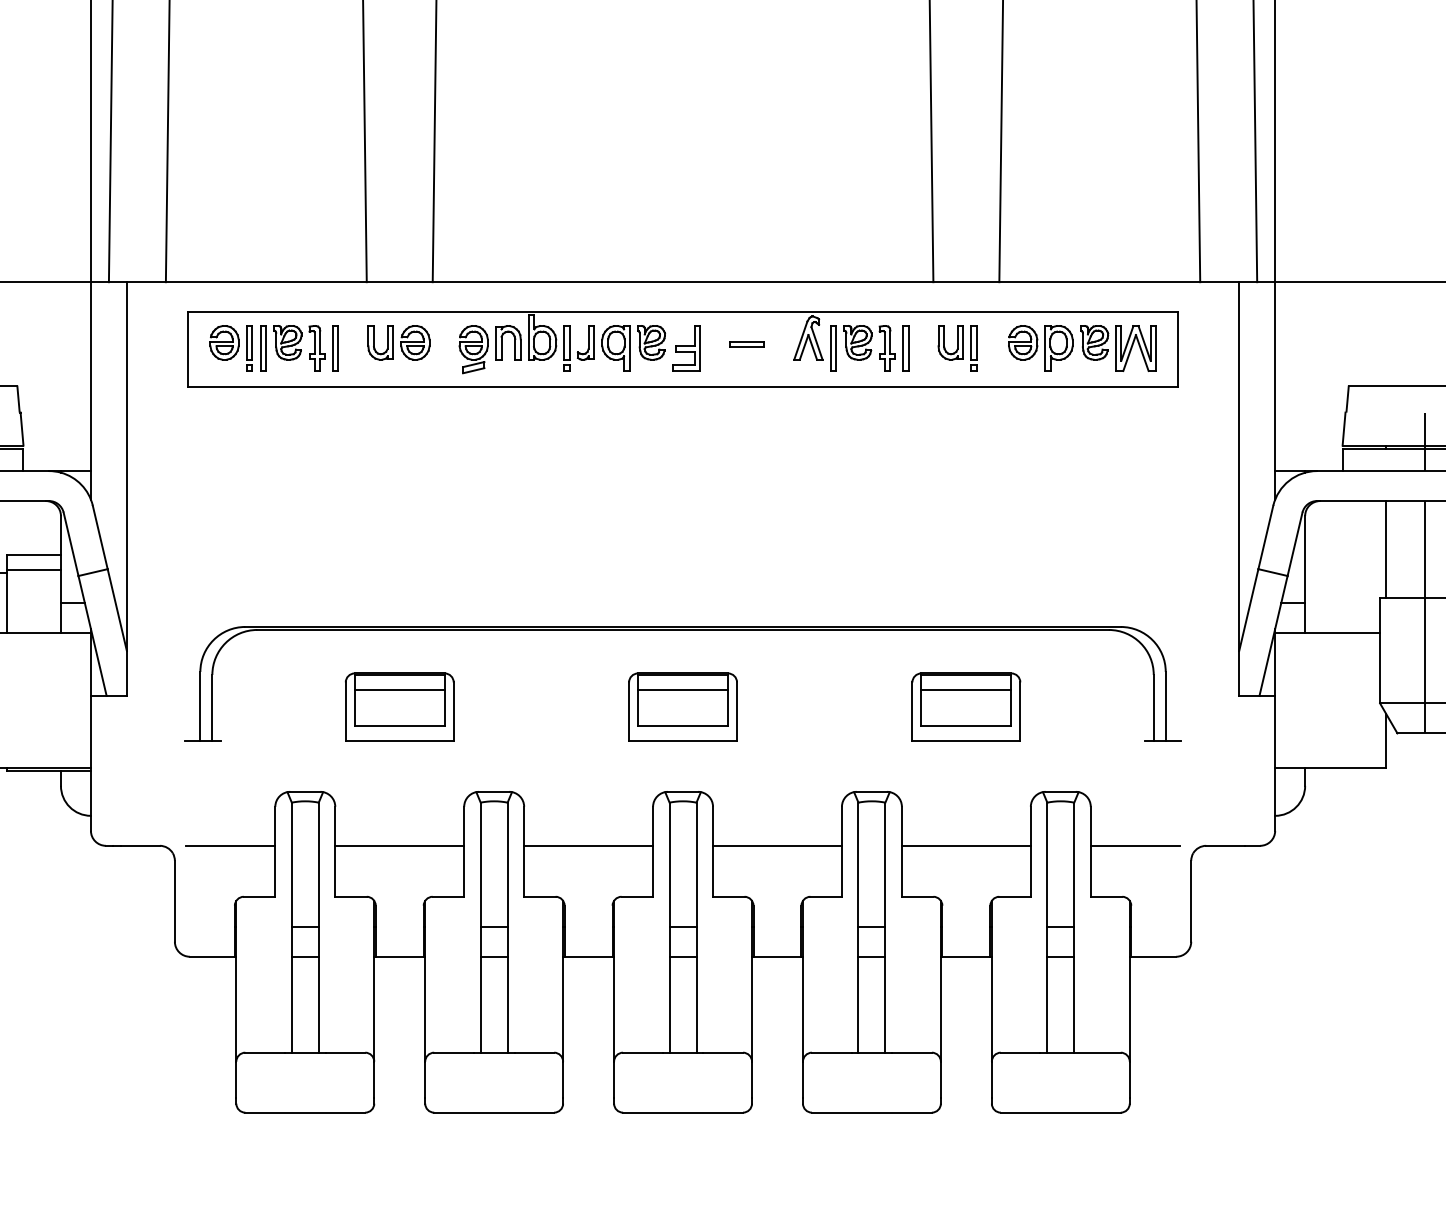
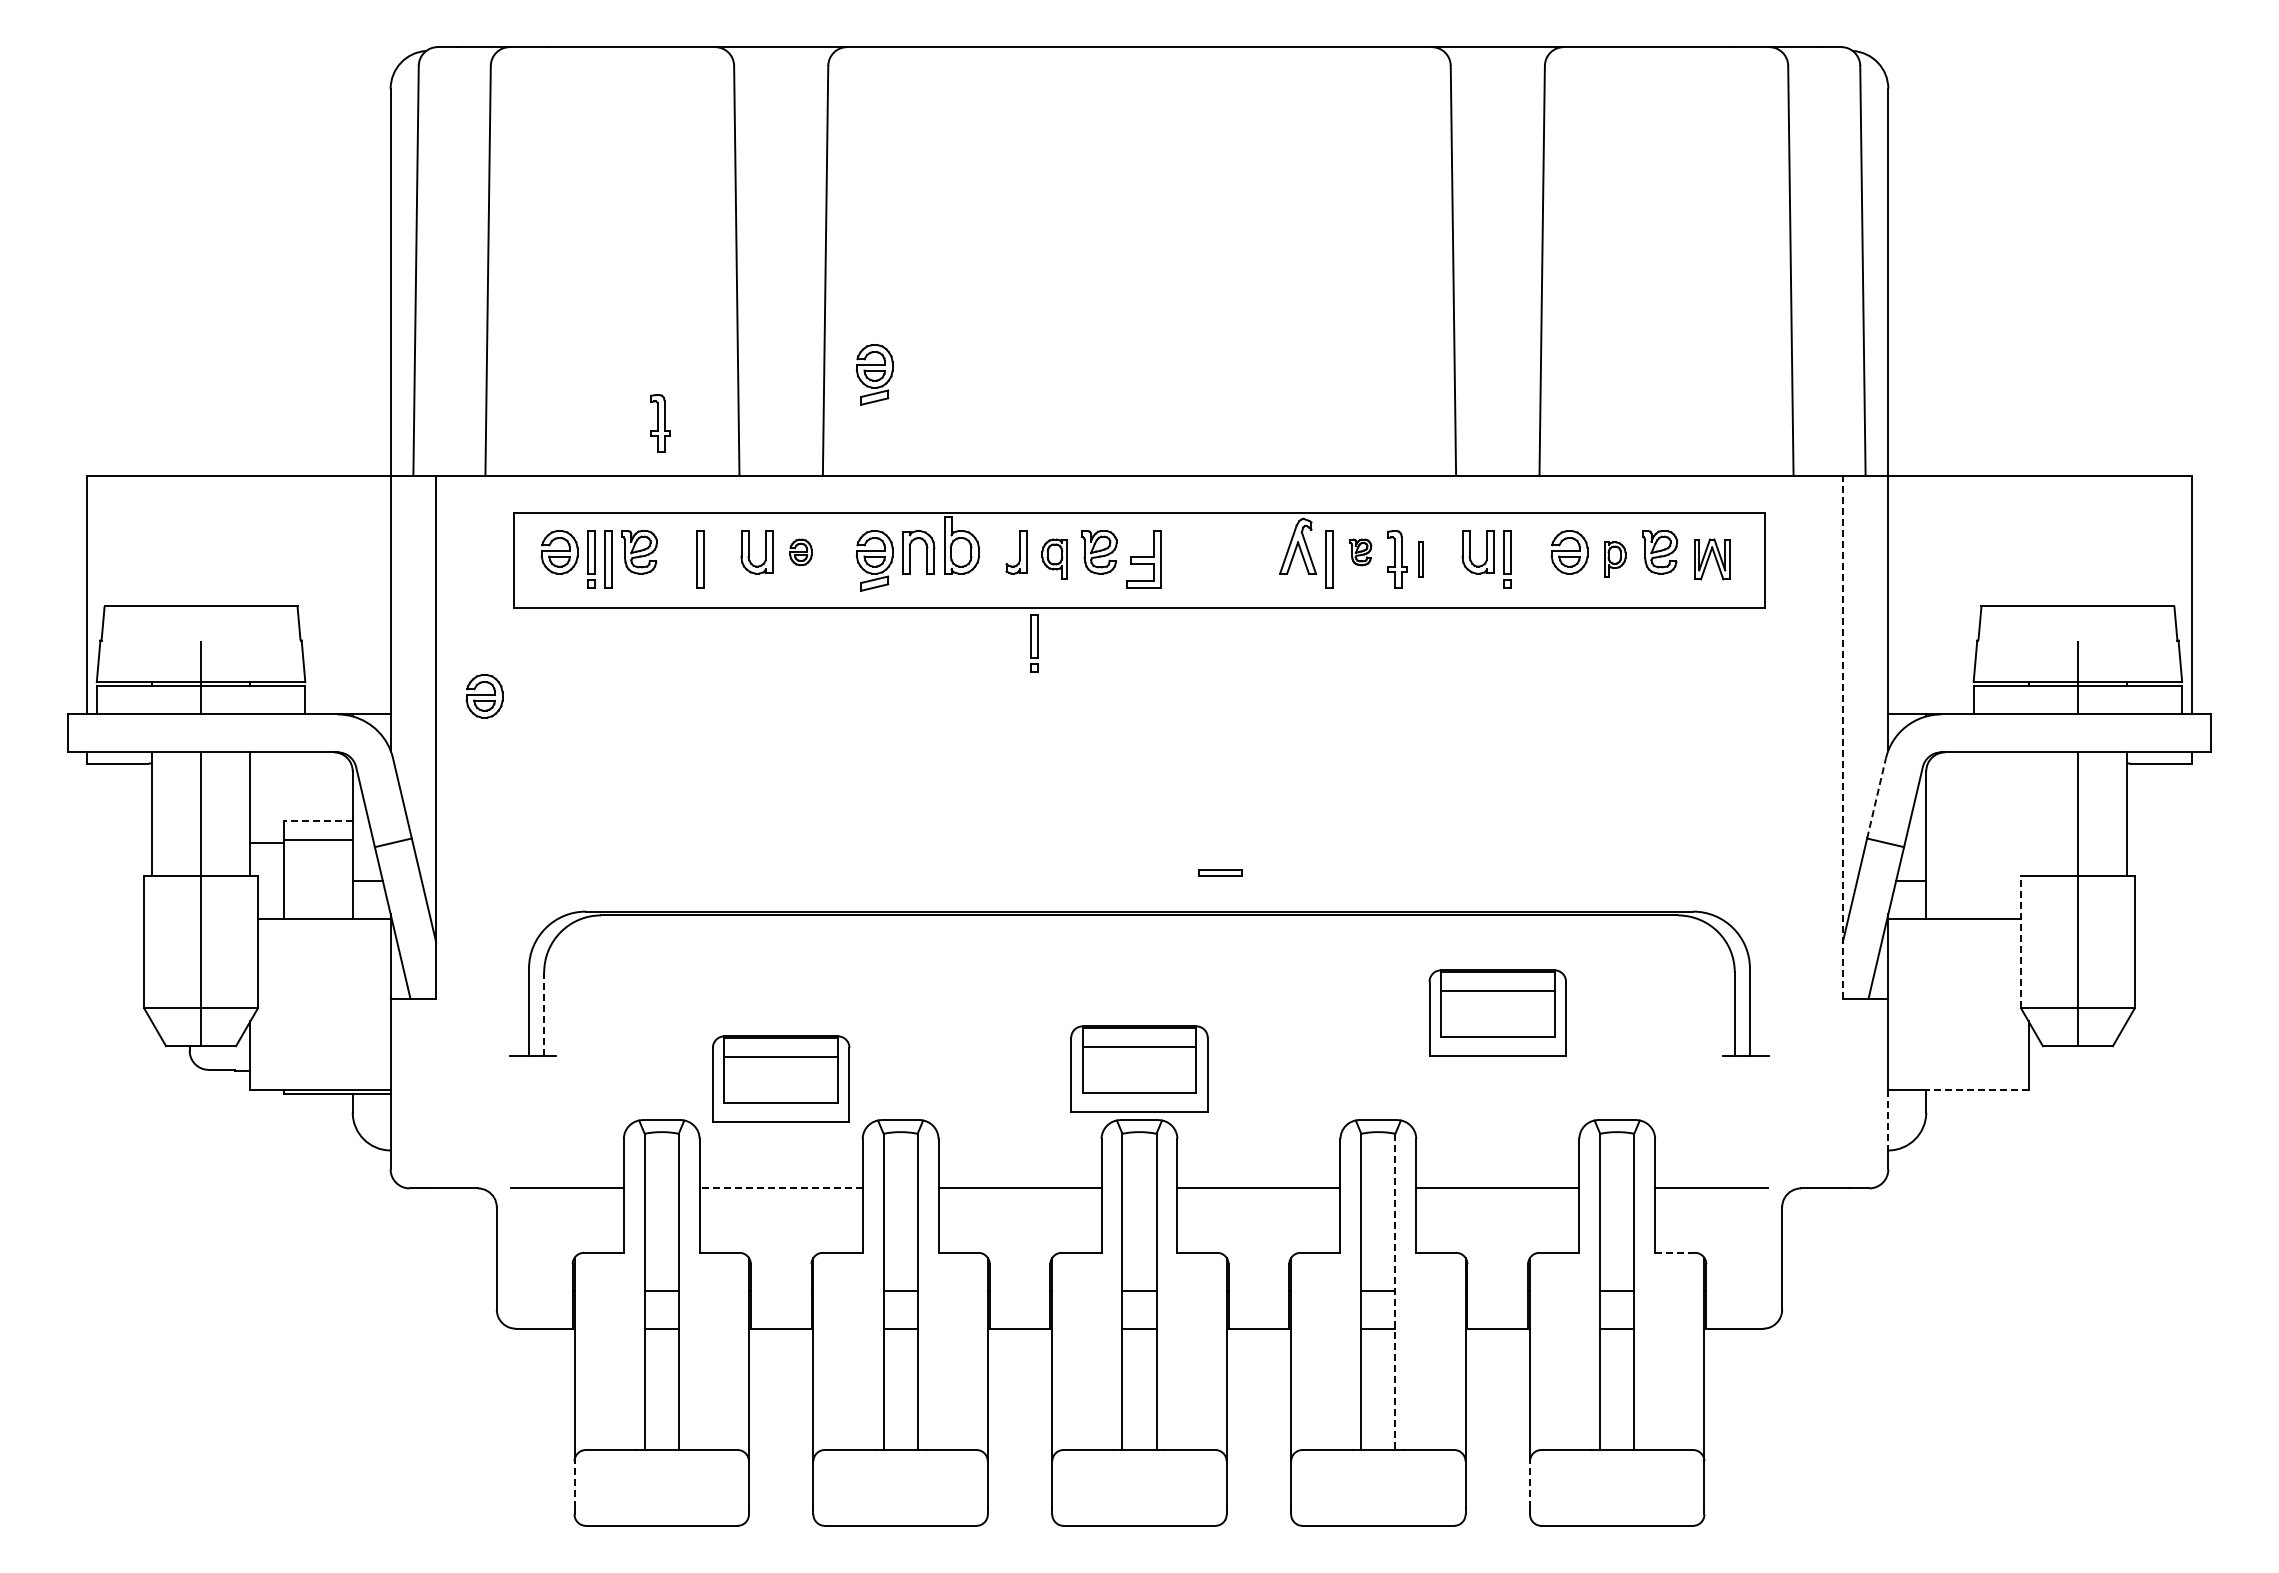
part: (473, 202) -> (874, 374), added
part: (415, 343) -> (800, 552), size x0.6
part: (857, 343) -> (1360, 552), size x0.6
part: (747, 344) -> (1220, 872), moved
part: (316, 348) -> (660, 423), moved
part: (566, 348) -> (1034, 643), moved
part: (615, 348) -> (1054, 559), size x0.7
part: (906, 348) -> (1421, 559), size x0.6
part: (1059, 348) -> (1615, 559), size x0.6
part: (1135, 348) -> (1711, 559), size x0.7
part: (165, 456) -> (484, 696), added
line: (1238, 489) -> (1842, 737), solid -> dashed
line: (1265, 536) -> (1876, 797), solid -> dashed
line: (1386, 549) -> (2028, 813), removed
line: (33, 554) -> (318, 820), solid -> dashed
line: (1380, 650) -> (2021, 941), solid -> dashed
part: (399, 706) -> (781, 1078), moved
part: (683, 706) -> (1139, 1068), moved
line: (212, 708) -> (544, 1014), solid -> dashed
line: (1344, 767) -> (1976, 1089), solid -> dashed
line: (1275, 792) -> (1888, 1120), solid -> dashed
line: (399, 845) -> (781, 1188), solid -> dashed
line: (1106, 896) -> (1675, 1252), solid -> dashed
line: (885, 928) -> (1395, 1292), solid -> dashed
line: (236, 1079) -> (574, 1484), solid -> dashed
line: (992, 1079) -> (1530, 1484), solid -> dashed

